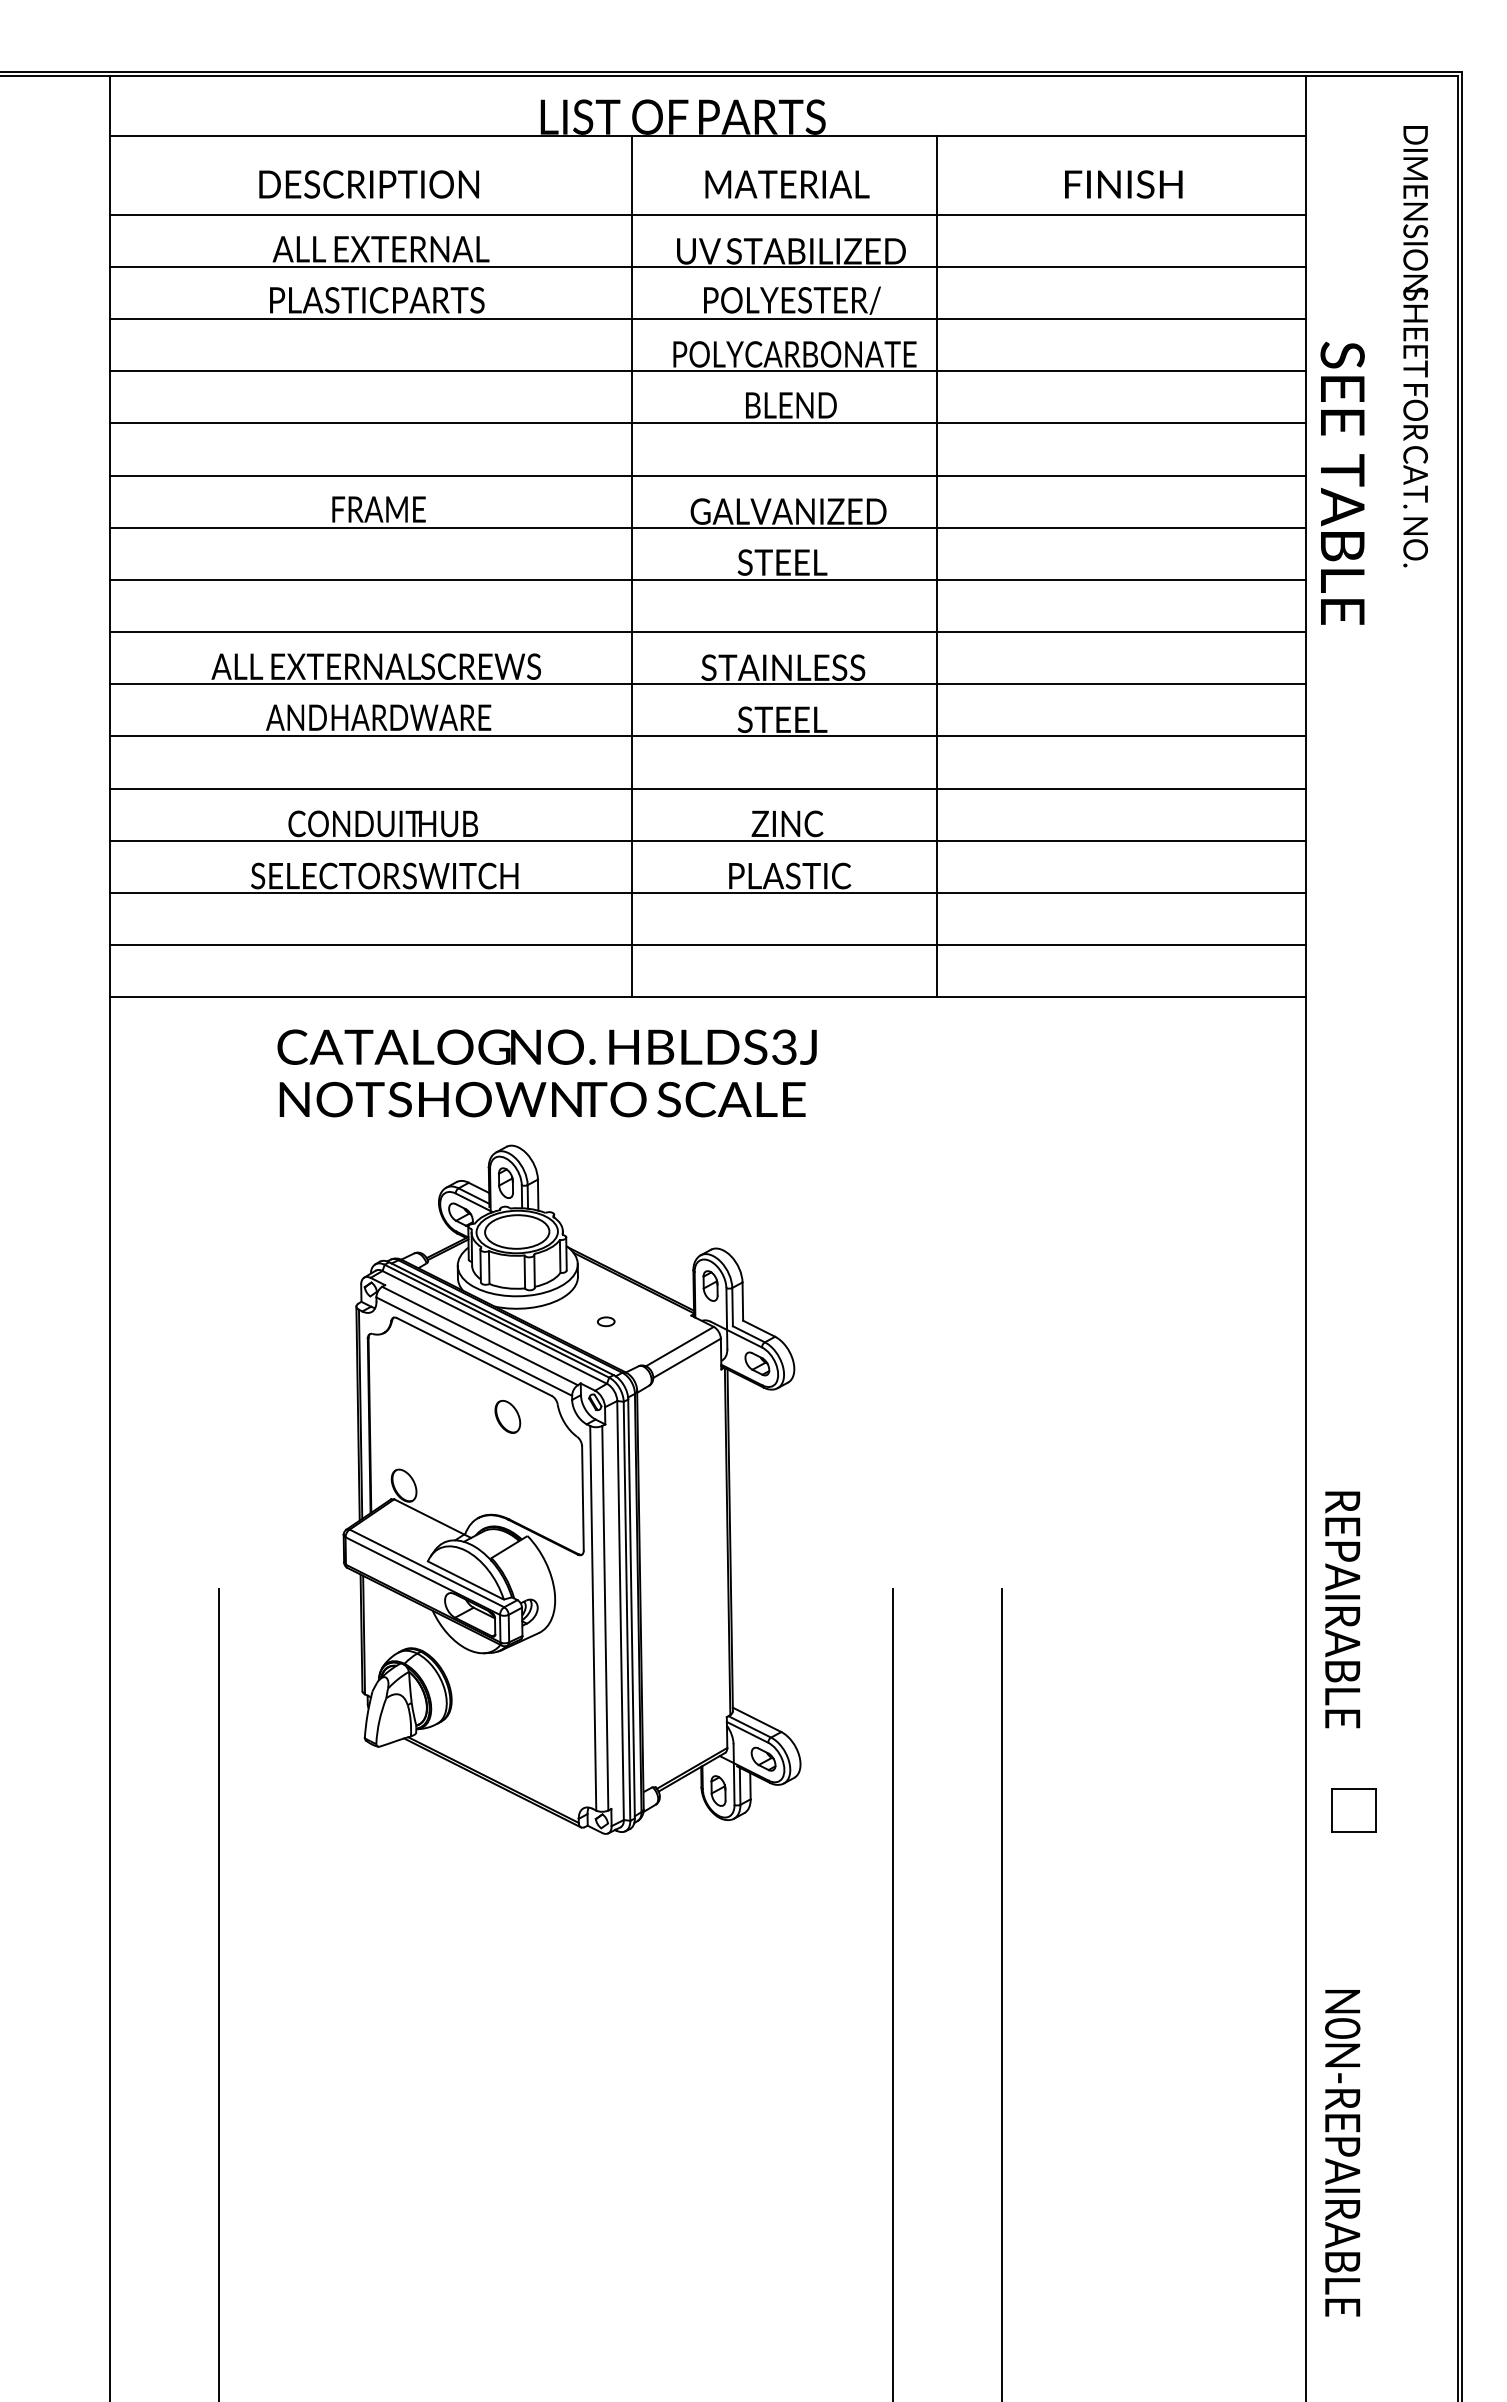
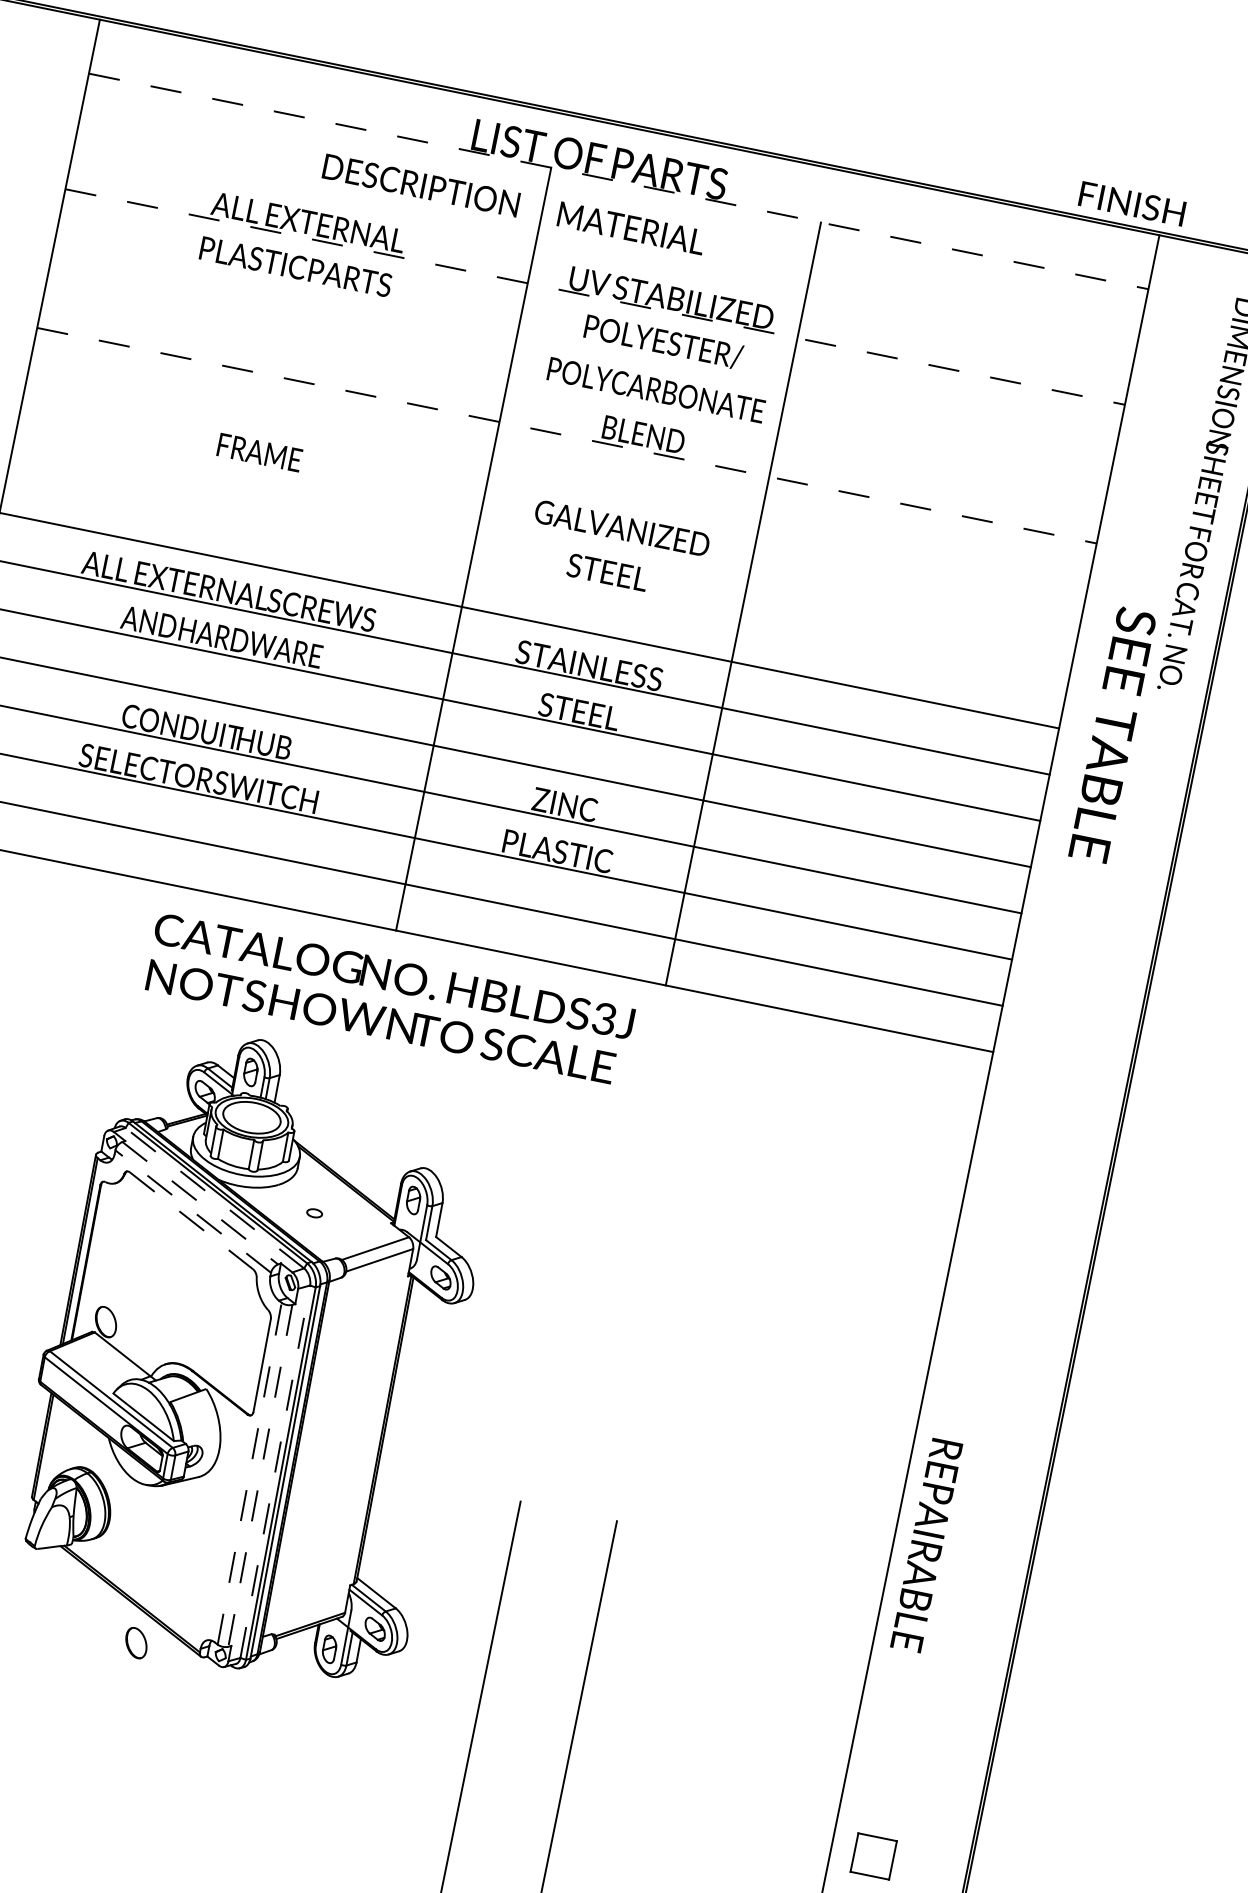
line: (708, 136) -> (618, 181), solid -> dashed
text: (368, 184) -> (420, 185), moved
text: (787, 184) -> (631, 228), moved
text: (1123, 184) -> (1132, 203), moved
line: (708, 214) -> (604, 250), removed
line: (708, 266) -> (595, 296), solid -> dashed
line: (708, 319) -> (585, 343), removed
line: (708, 371) -> (576, 389), removed
line: (708, 423) -> (567, 435), solid -> dashed
line: (708, 475) -> (557, 481), removed
text: (1342, 482) -> (1112, 734), moved
line: (708, 527) -> (548, 528), removed
line: (708, 579) -> (539, 574), removed
text: (546, 1073) -> (388, 999), moved
line: (494, 1327) -> (214, 1198), solid -> dashed
line: (480, 1336) -> (200, 1203), solid -> dashed
line: (474, 1346) -> (193, 1211), solid -> dashed
line: (474, 1357) -> (191, 1221), solid -> dashed
part: (507, 1416) -> (136, 1642), moved
text: (1342, 1609) -> (926, 1545), moved
line: (620, 1610) -> (275, 1471), solid -> dashed
line: (593, 1617) -> (250, 1473), solid -> dashed
line: (605, 1618) -> (260, 1476), solid -> dashed
part: (1353, 1810) -> (873, 1856), moved

